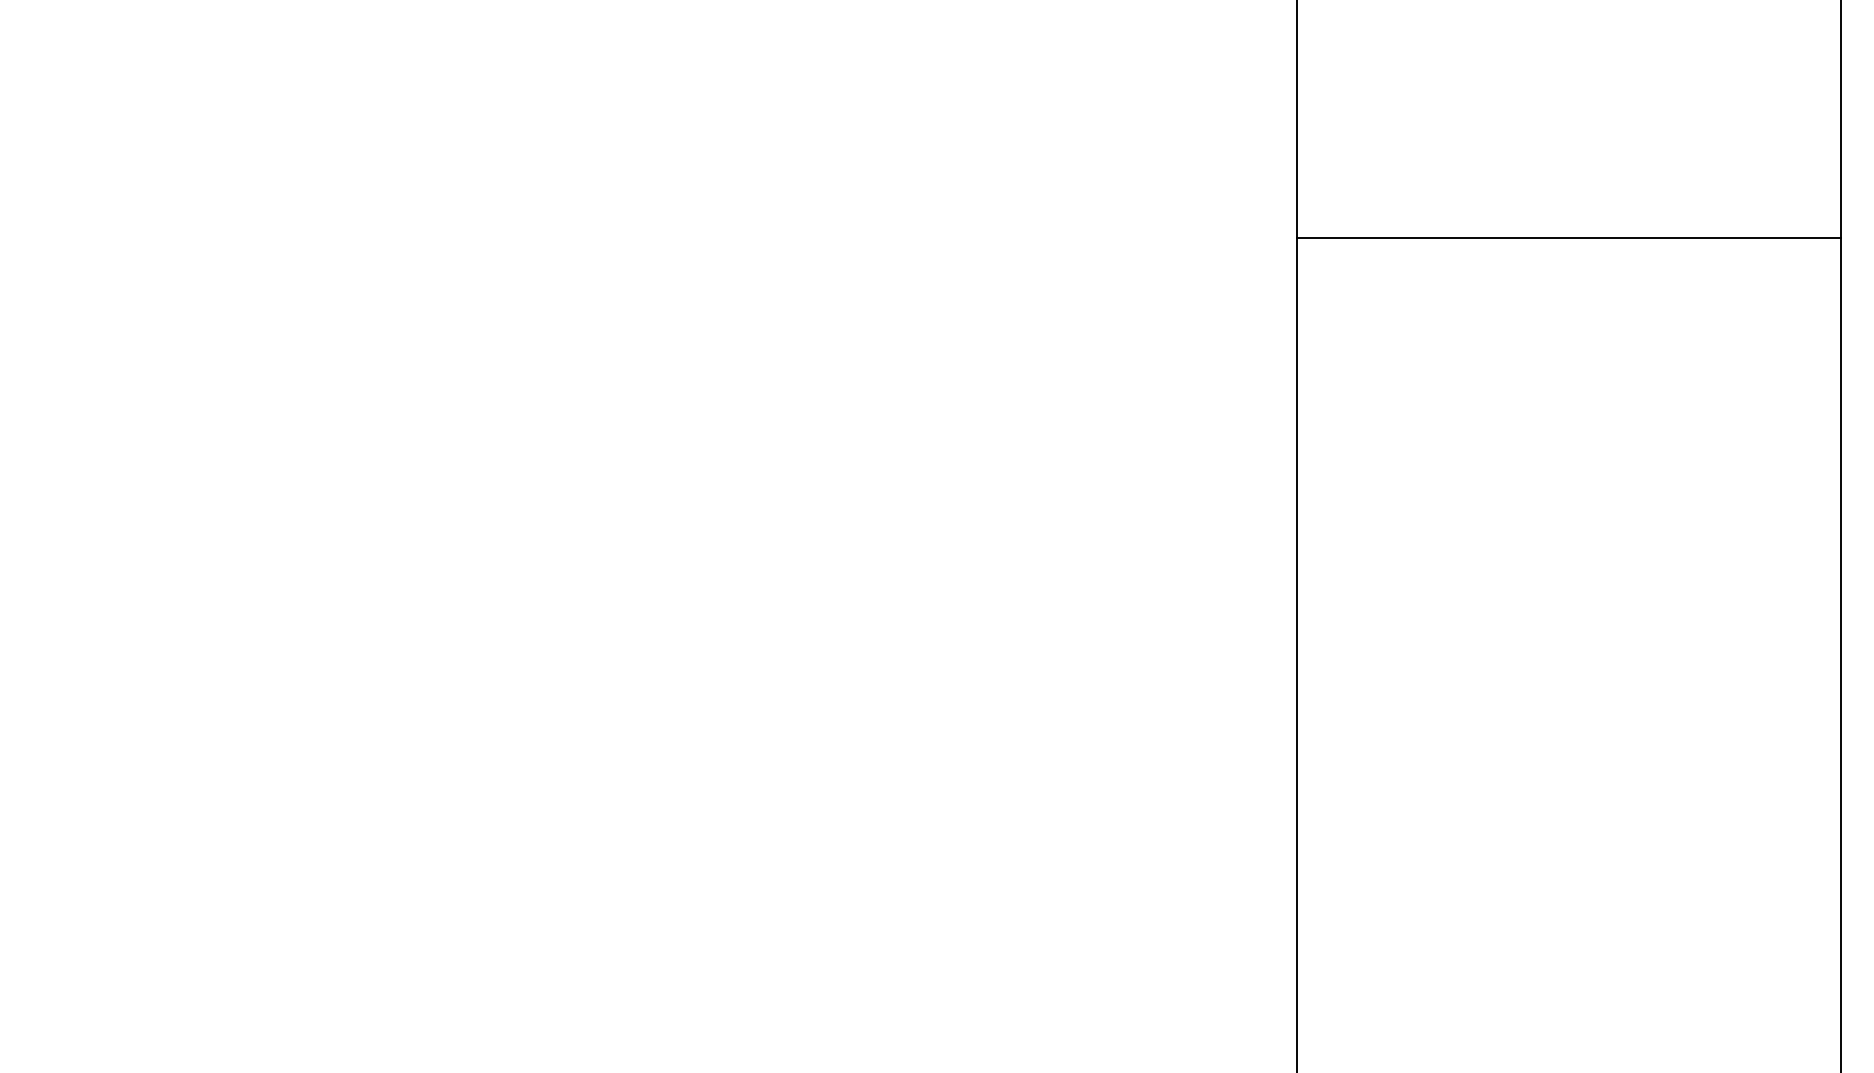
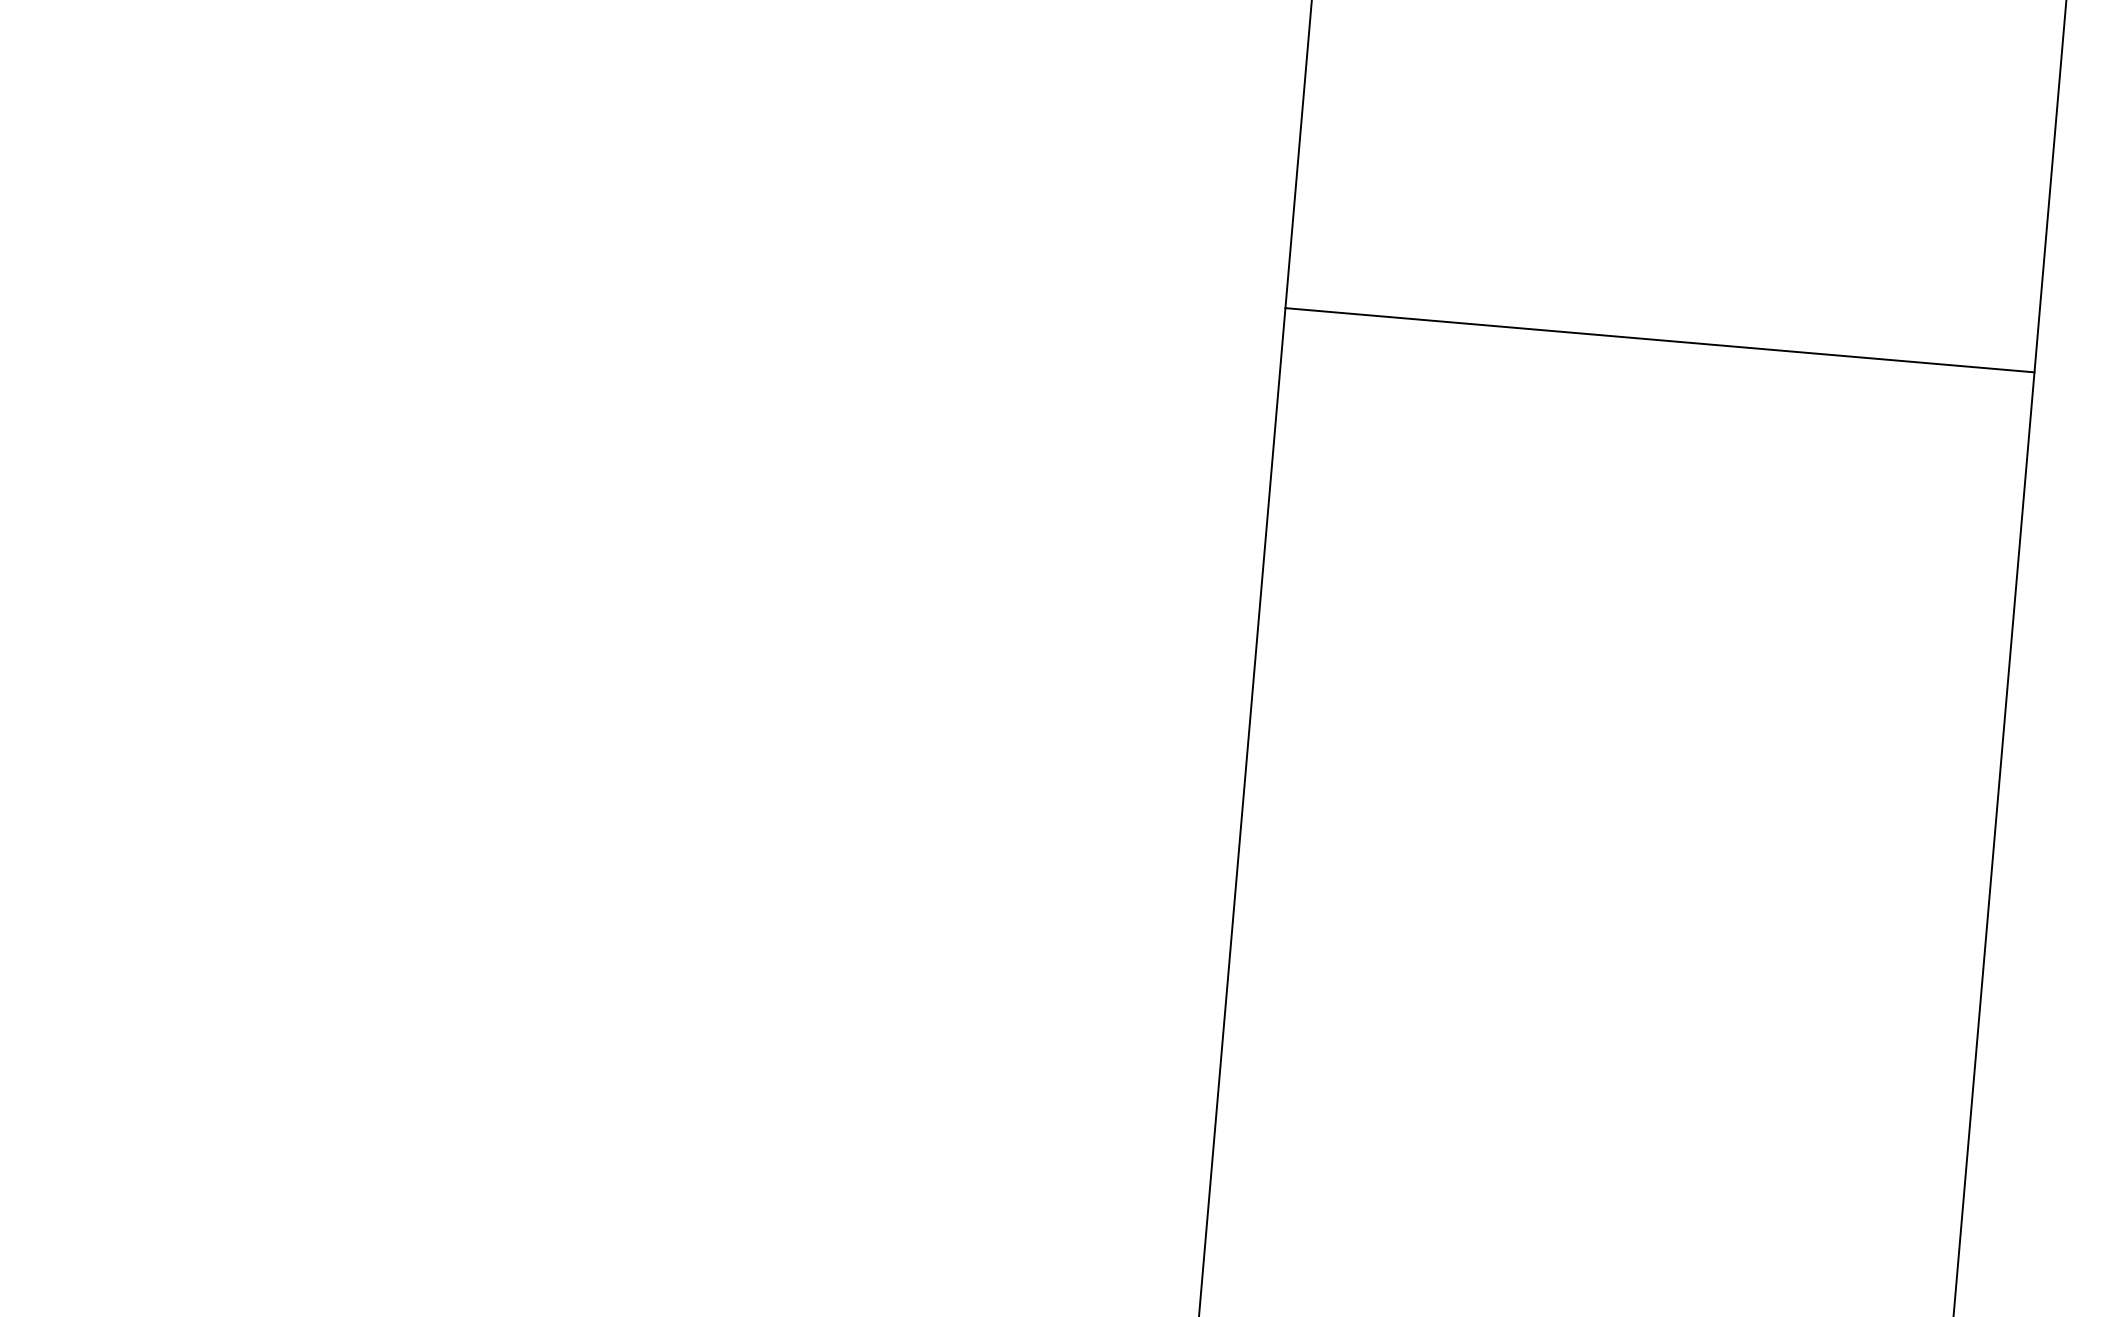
line: (1568, 237) -> (1659, 339), moved

